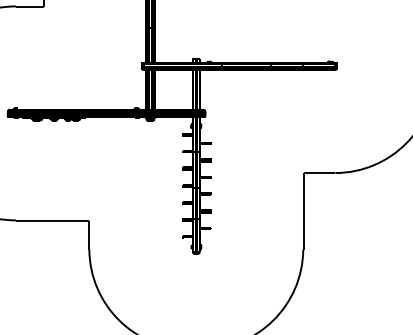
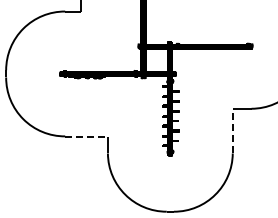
line: (304, 210) -> (233, 130), solid -> dashed
line: (52, 220) -> (86, 136), solid -> dashed

